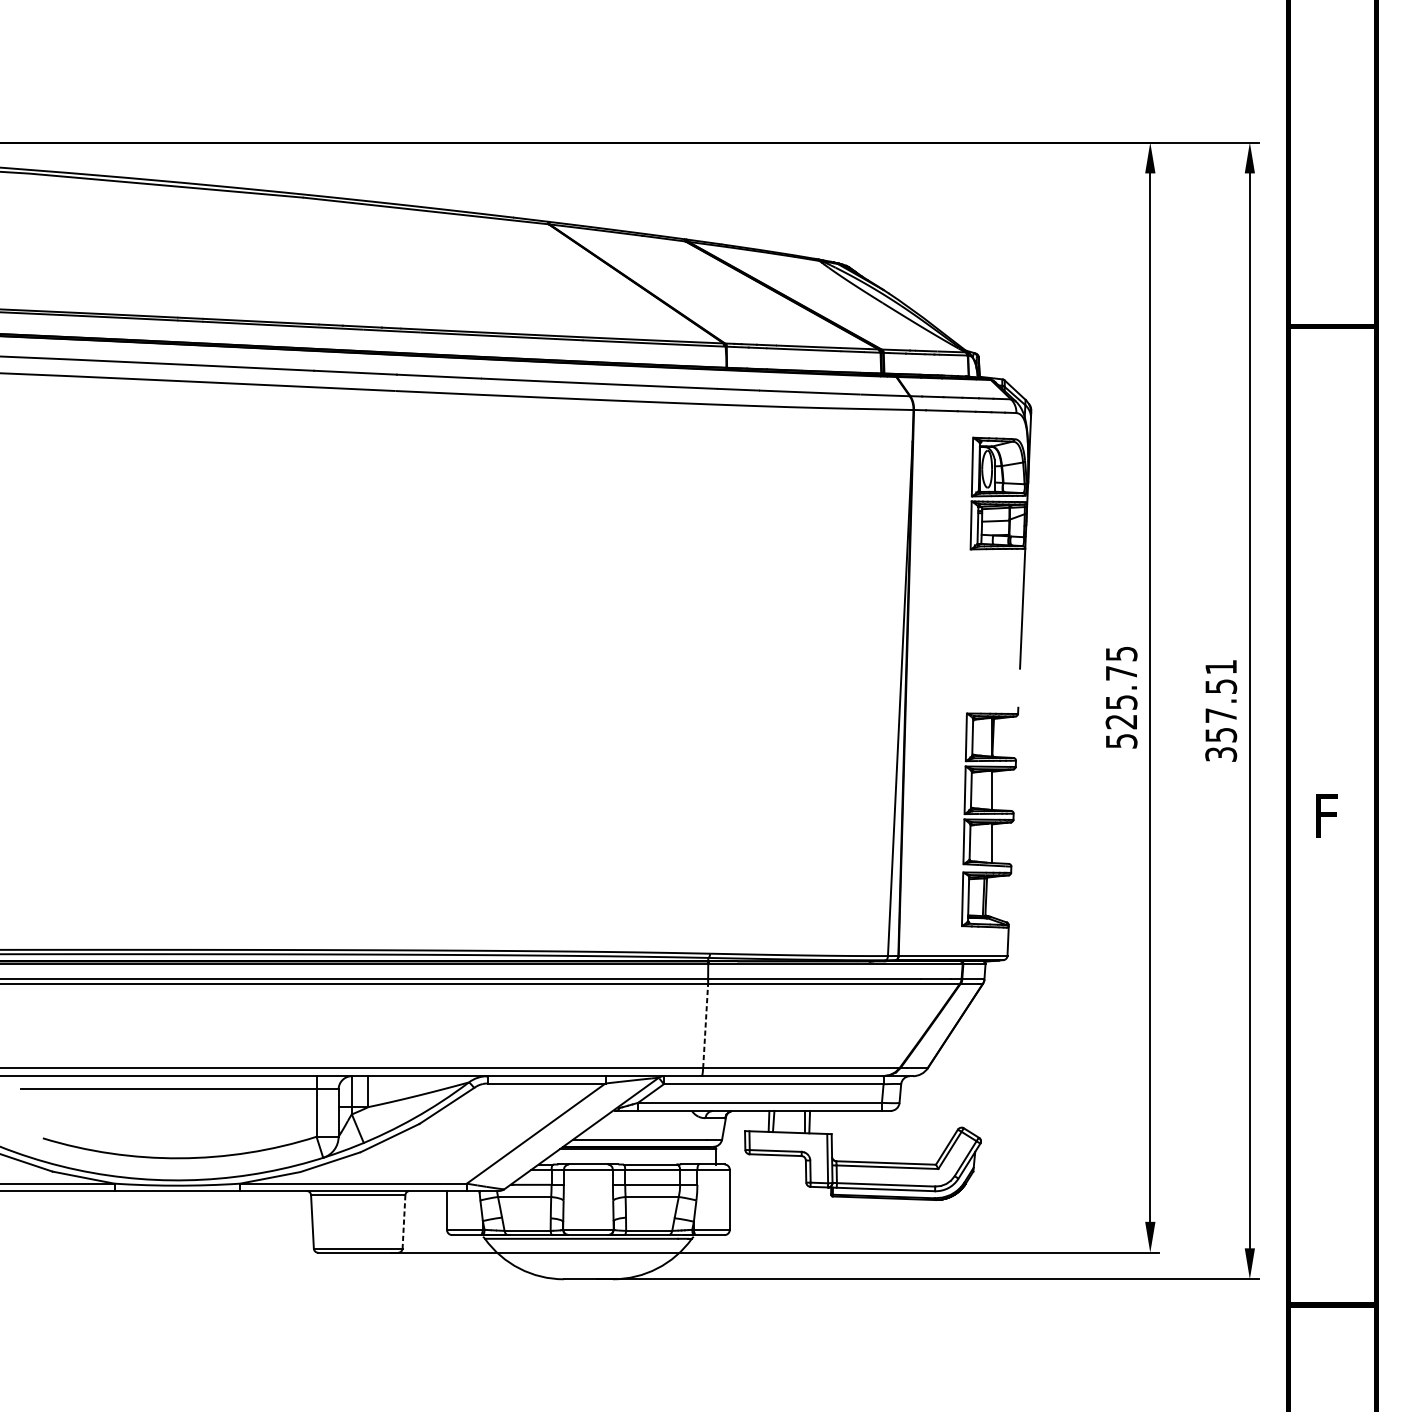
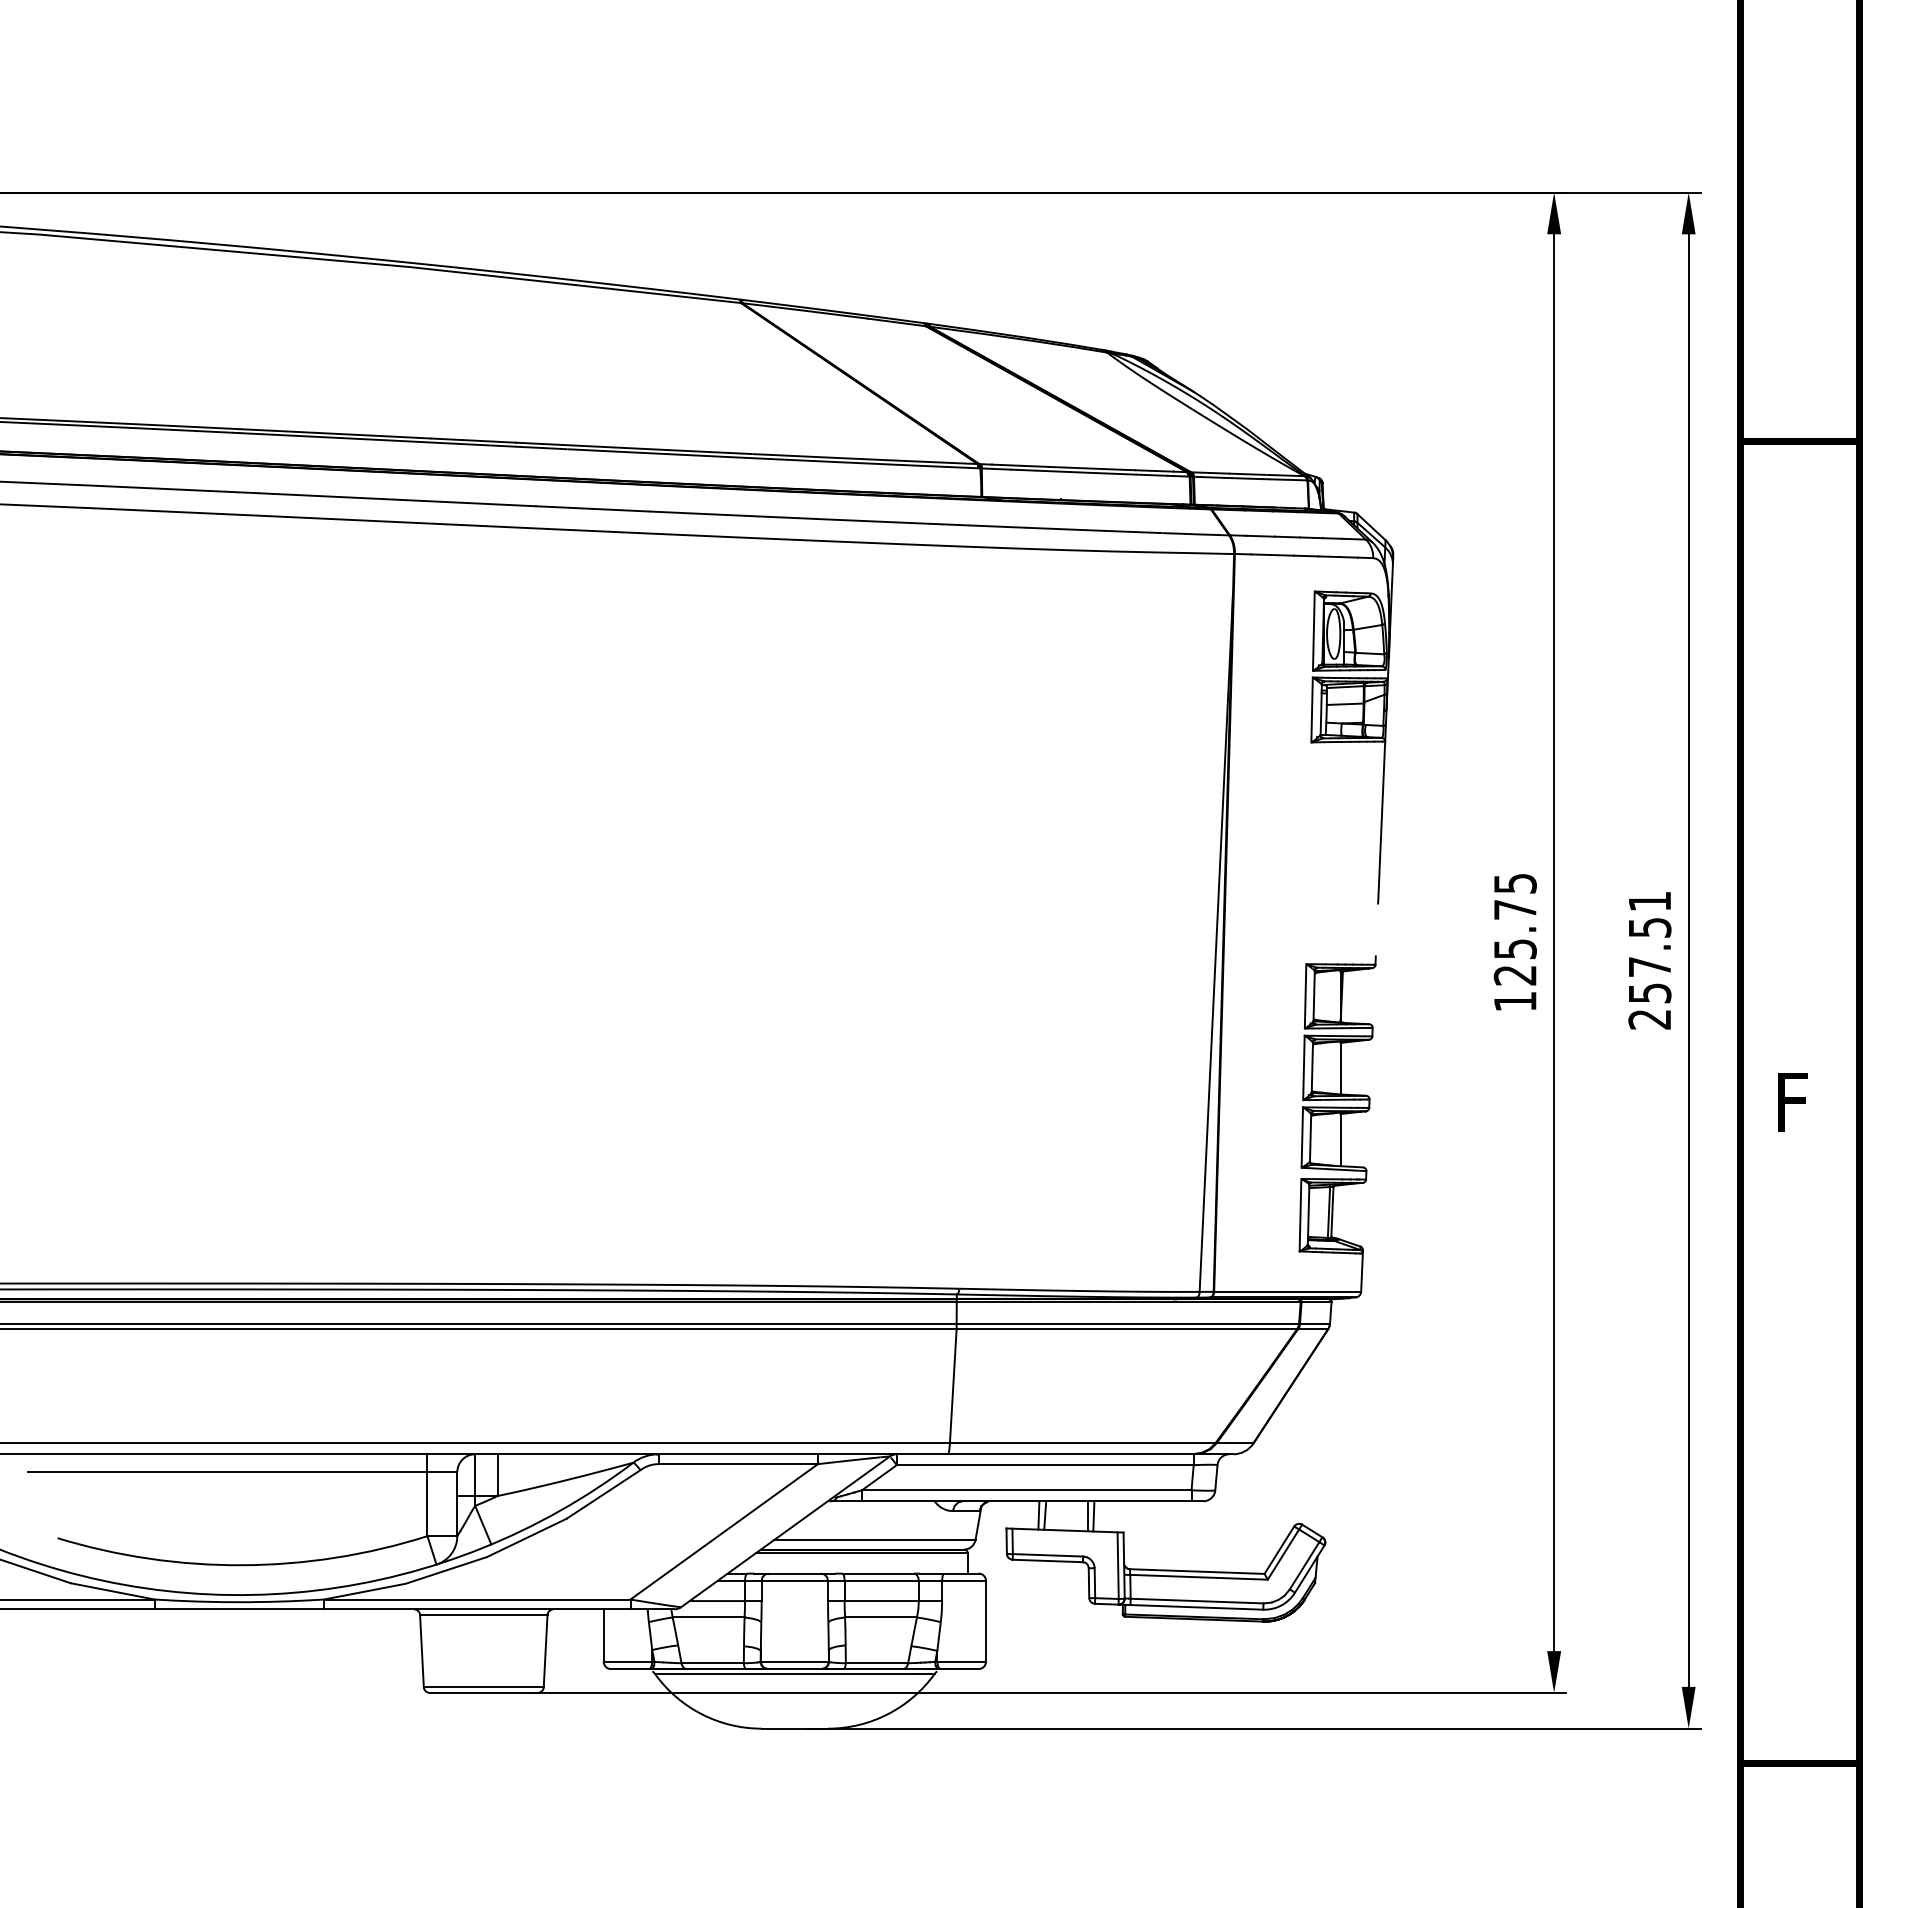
text: (1121, 741) -> (1515, 1001), 525.75 -> 125.75
text: (1220, 754) -> (1649, 1019), 357.51 -> 257.51
line: (705, 1025) -> (953, 1385), dashed -> solid
line: (403, 1222) -> (545, 1651), dashed -> solid

